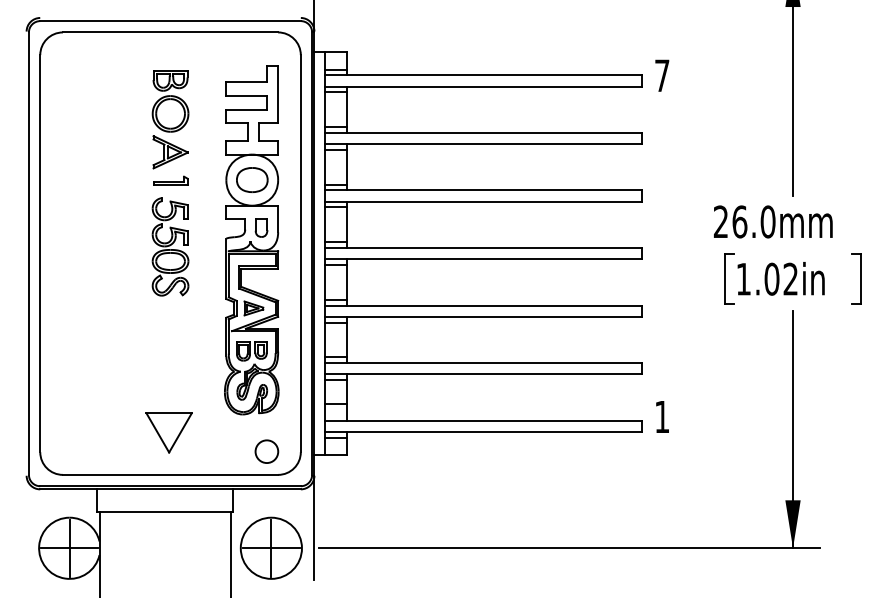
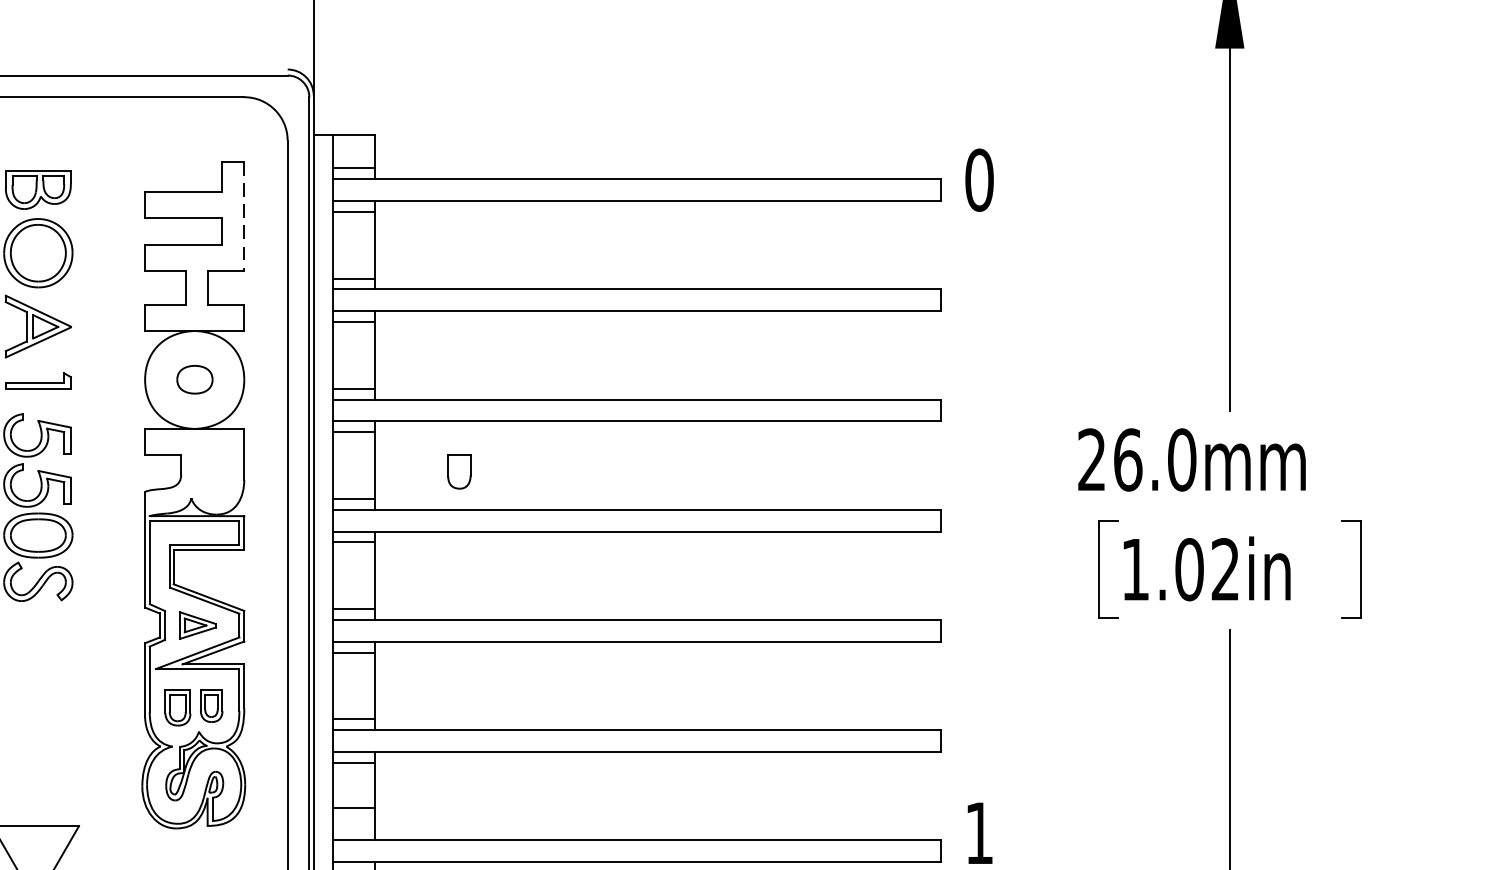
text: (661, 75) -> (978, 179), 7 -> 0
line: (278, 95) -> (244, 217), solid -> dashed
part: (252, 179) -> (195, 378), size x0.6
part: (261, 227) -> (459, 470), moved

